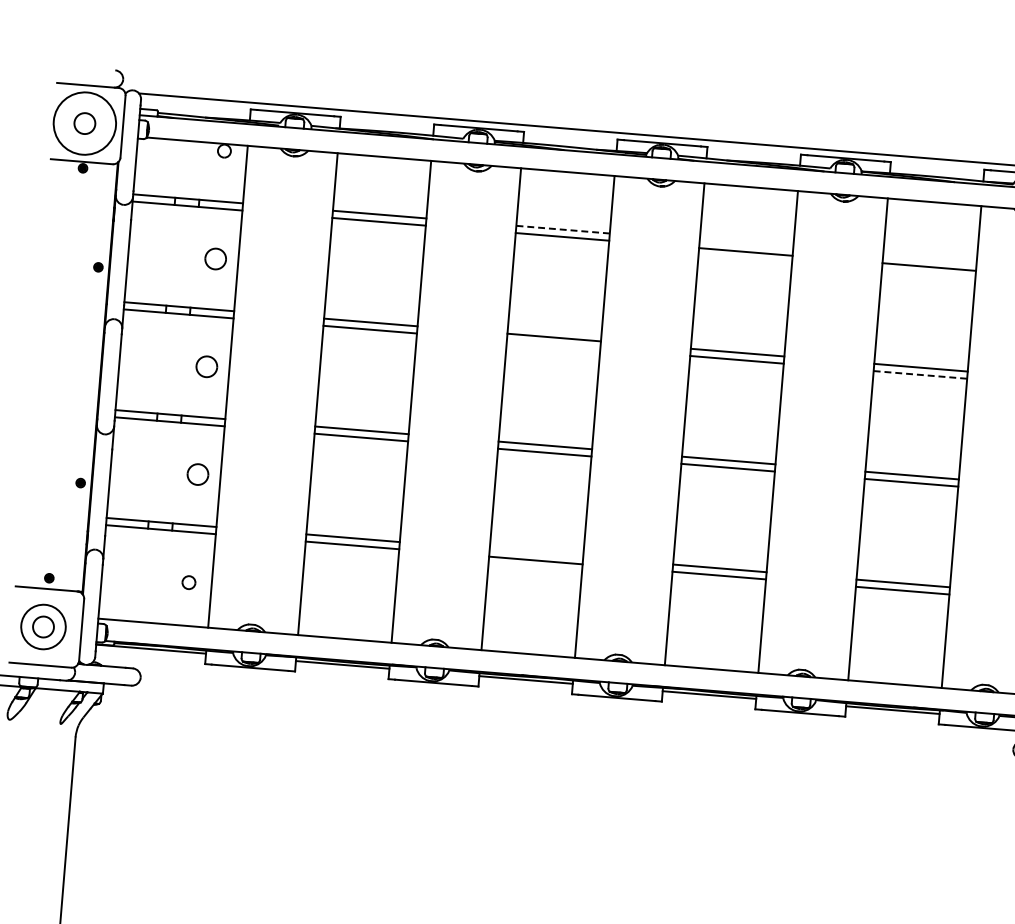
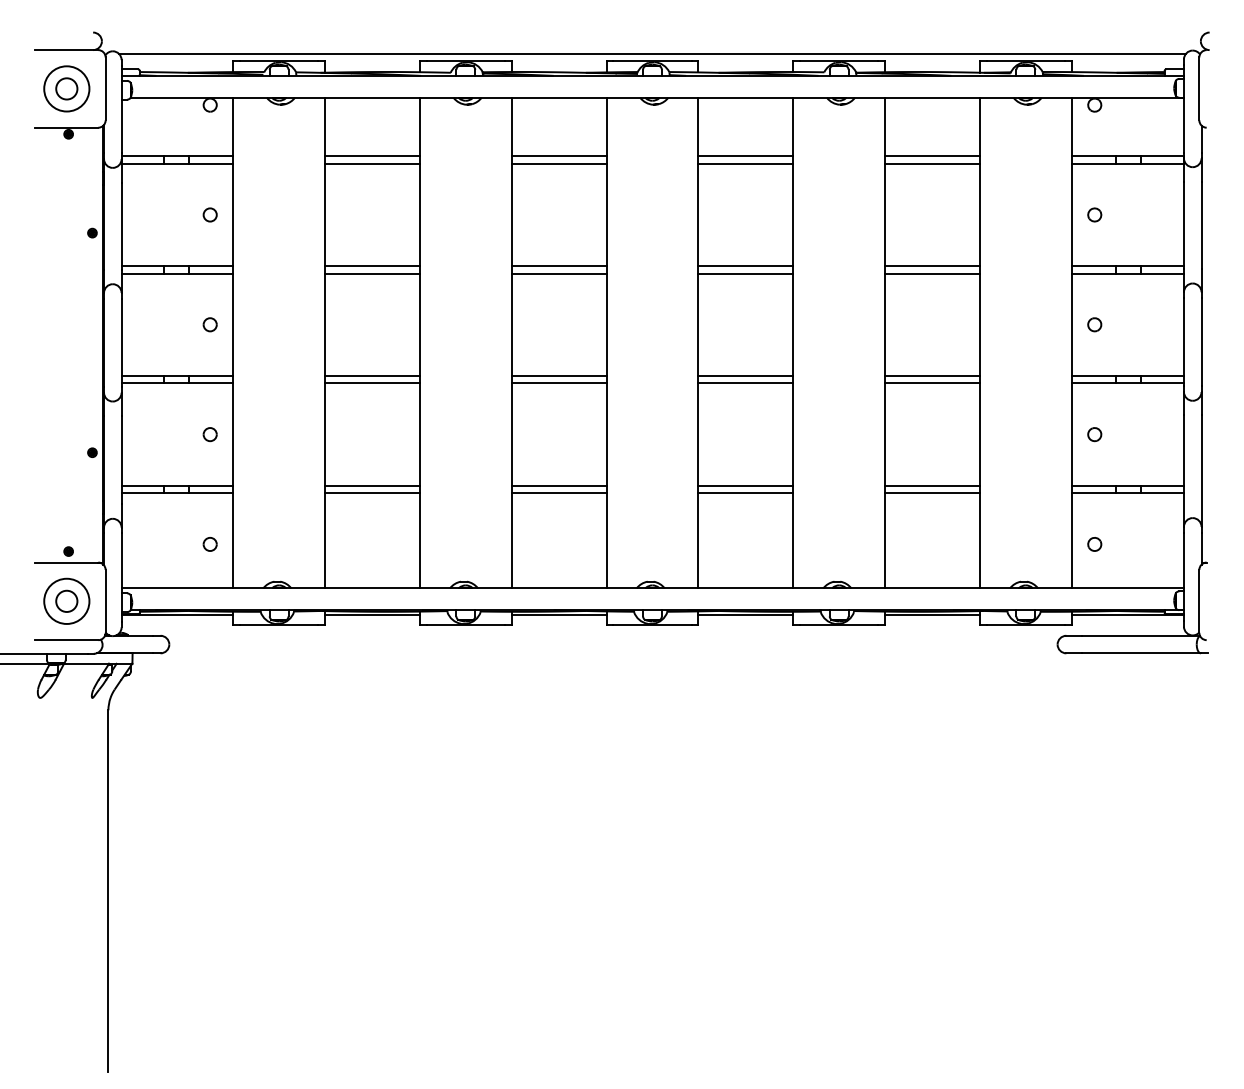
circle: (84, 123) -> (66, 88), size x0.71
line: (563, 229) -> (559, 156), dashed -> solid
line: (746, 244) -> (745, 156), added
part: (214, 258) -> (209, 214), size x0.62
line: (929, 259) -> (932, 156), added
line: (553, 344) -> (558, 273), added
part: (206, 366) -> (209, 324), size x0.62
line: (920, 374) -> (932, 273), dashed -> solid
part: (197, 474) -> (209, 434), size x0.62
line: (535, 552) -> (558, 485), added

